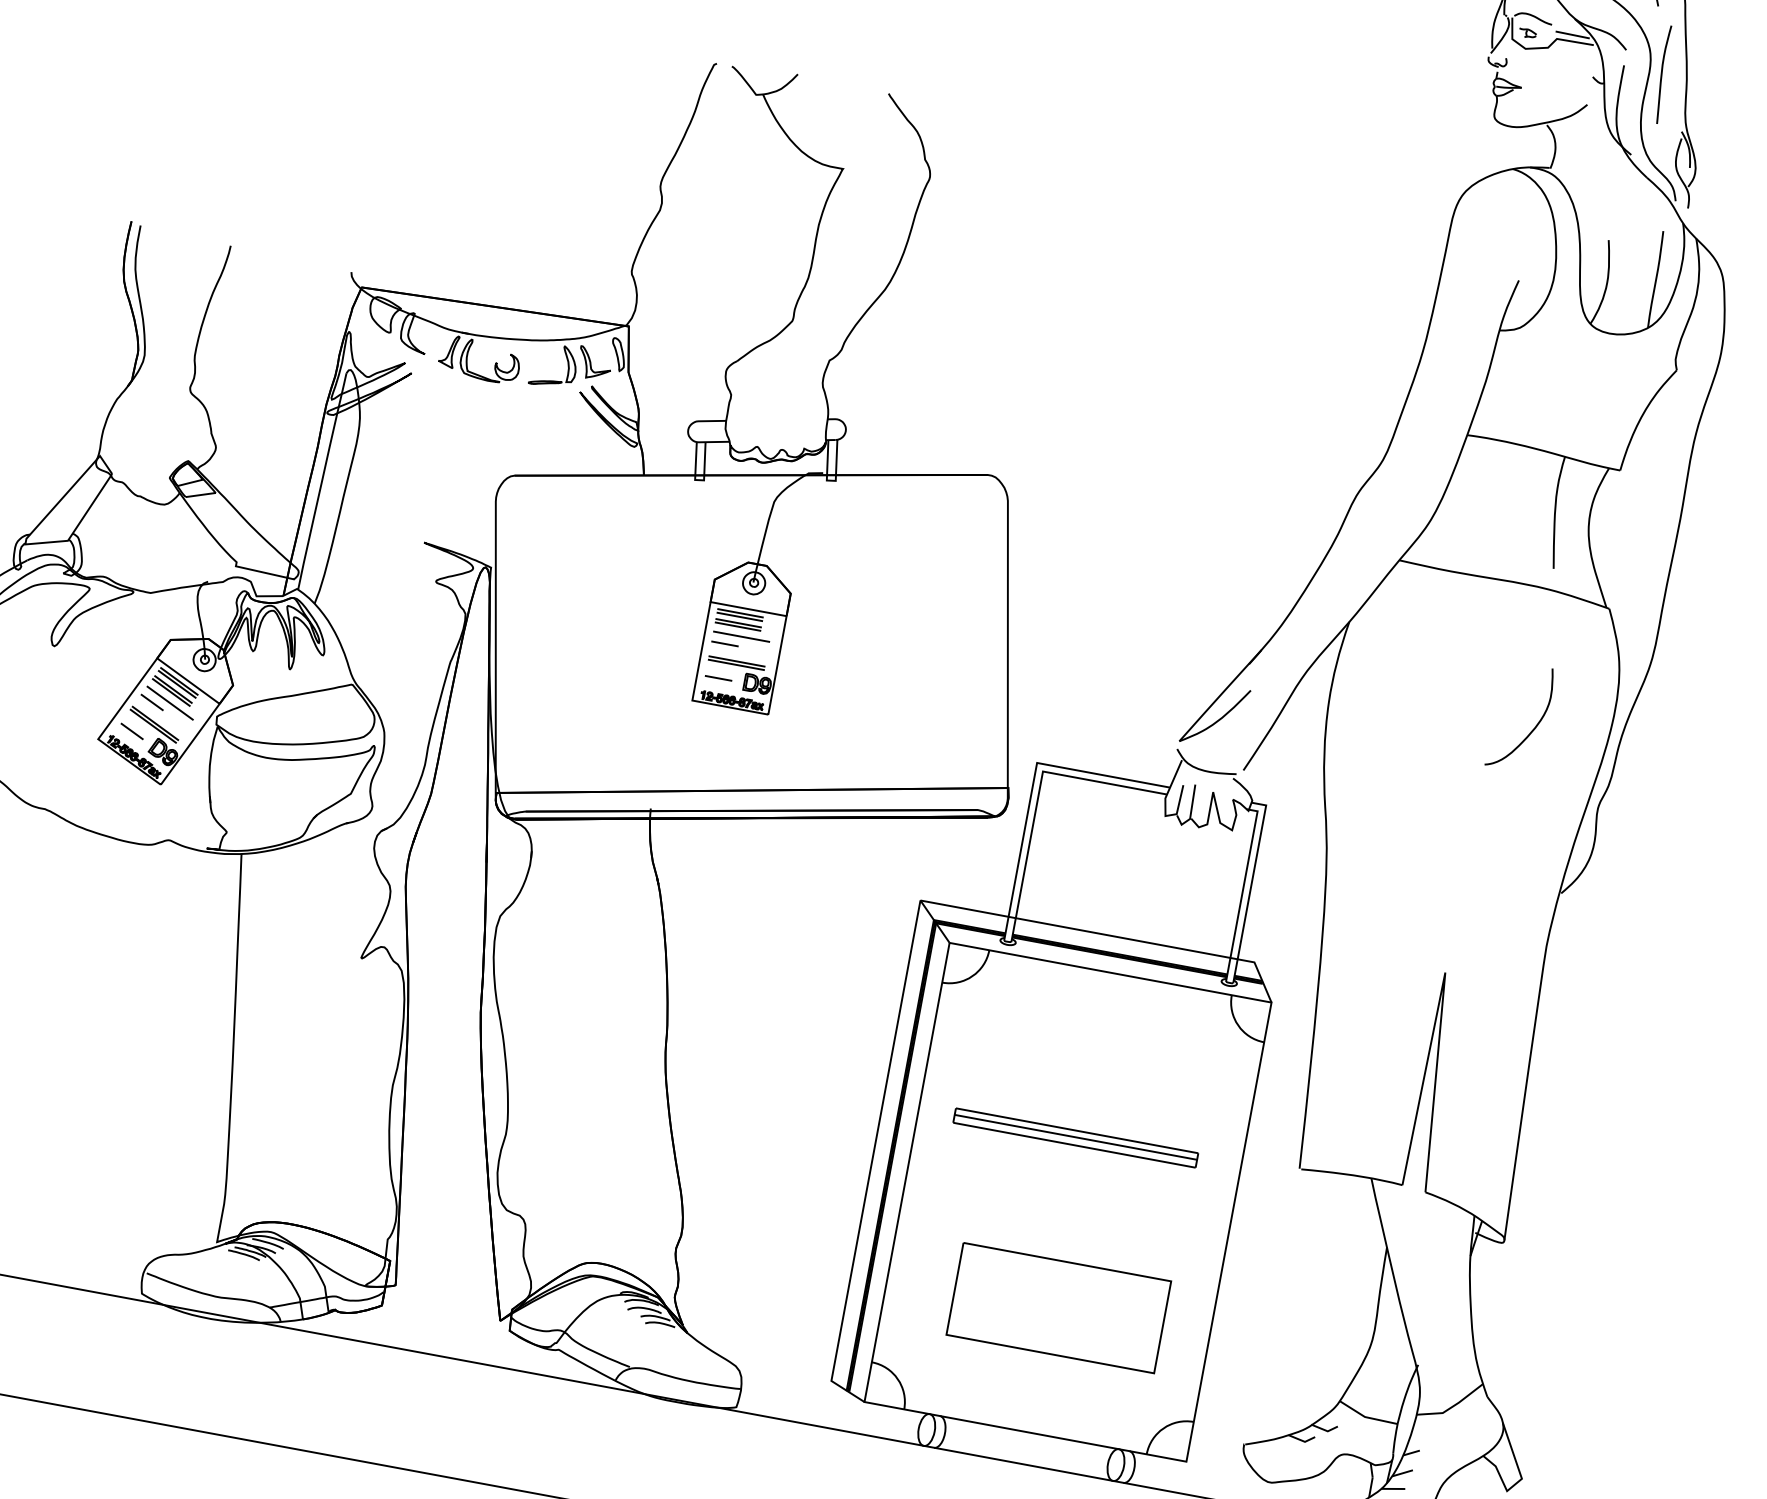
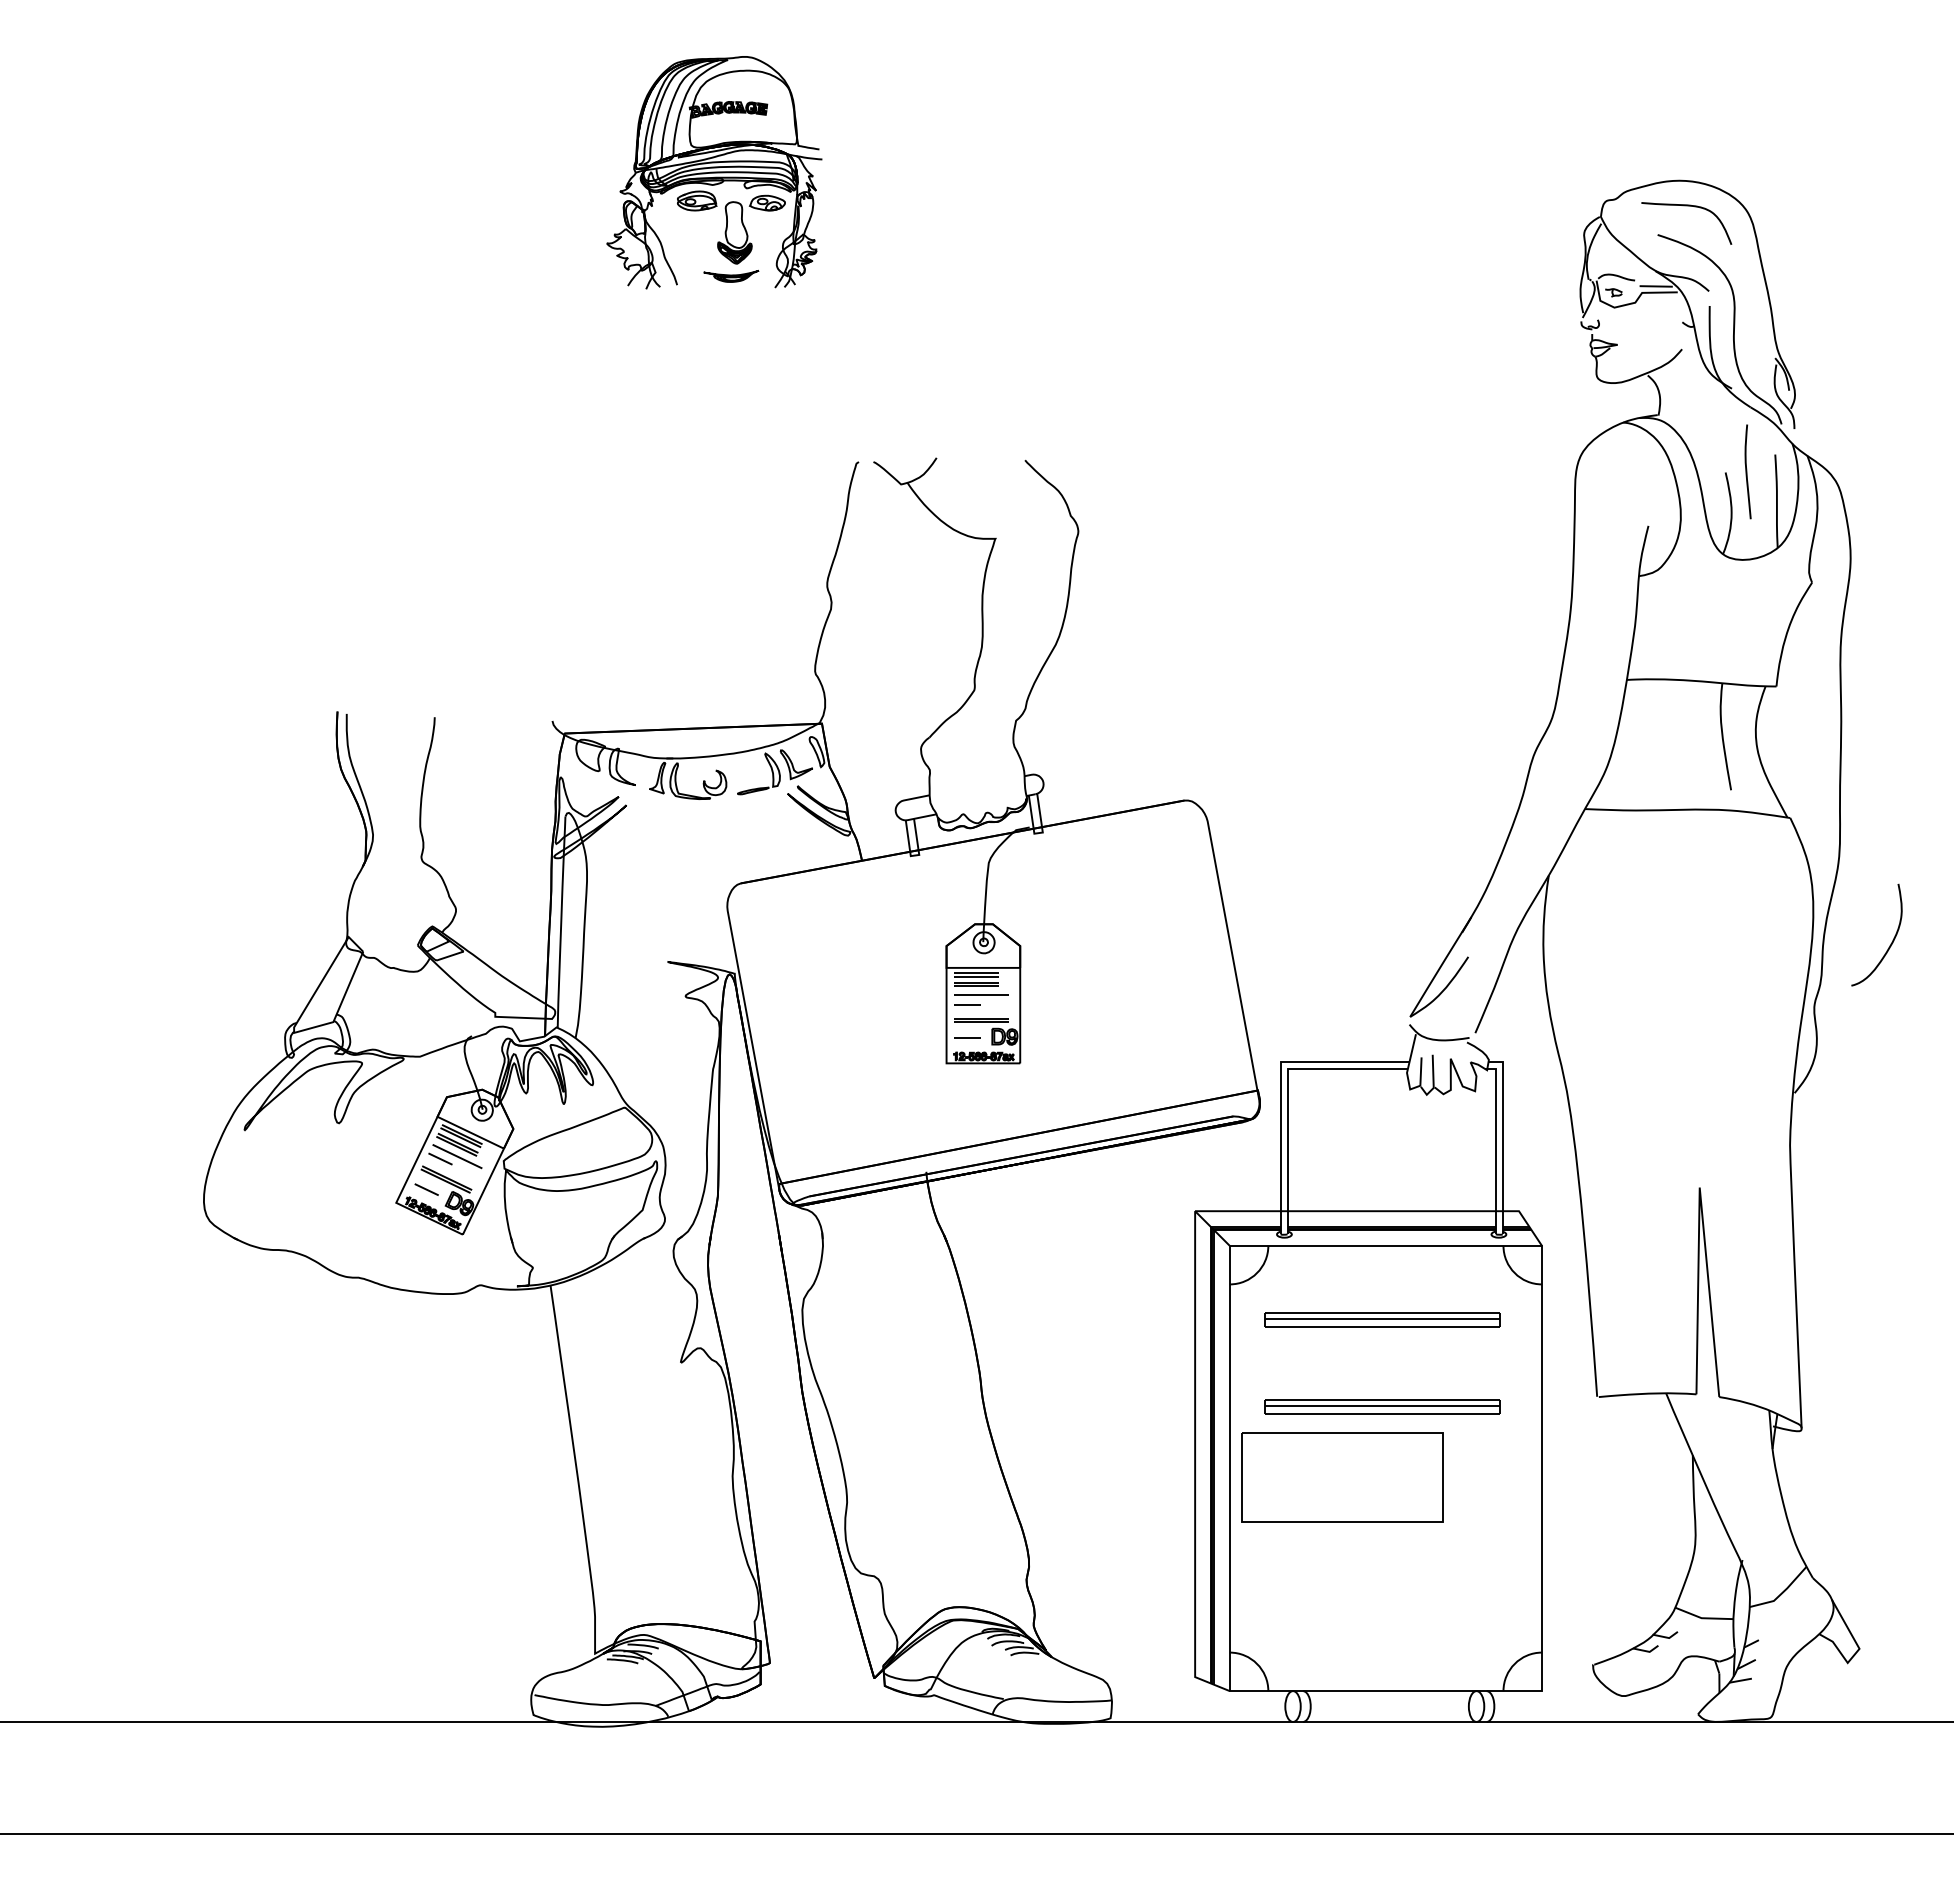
curve: (1662, 74) -> (1747, 471), moved
curve: (1533, 728) -> (1890, 943), moved
part: (1092, 1047) -> (1382, 1319), added
part: (1058, 1308) -> (1342, 1477), moved

